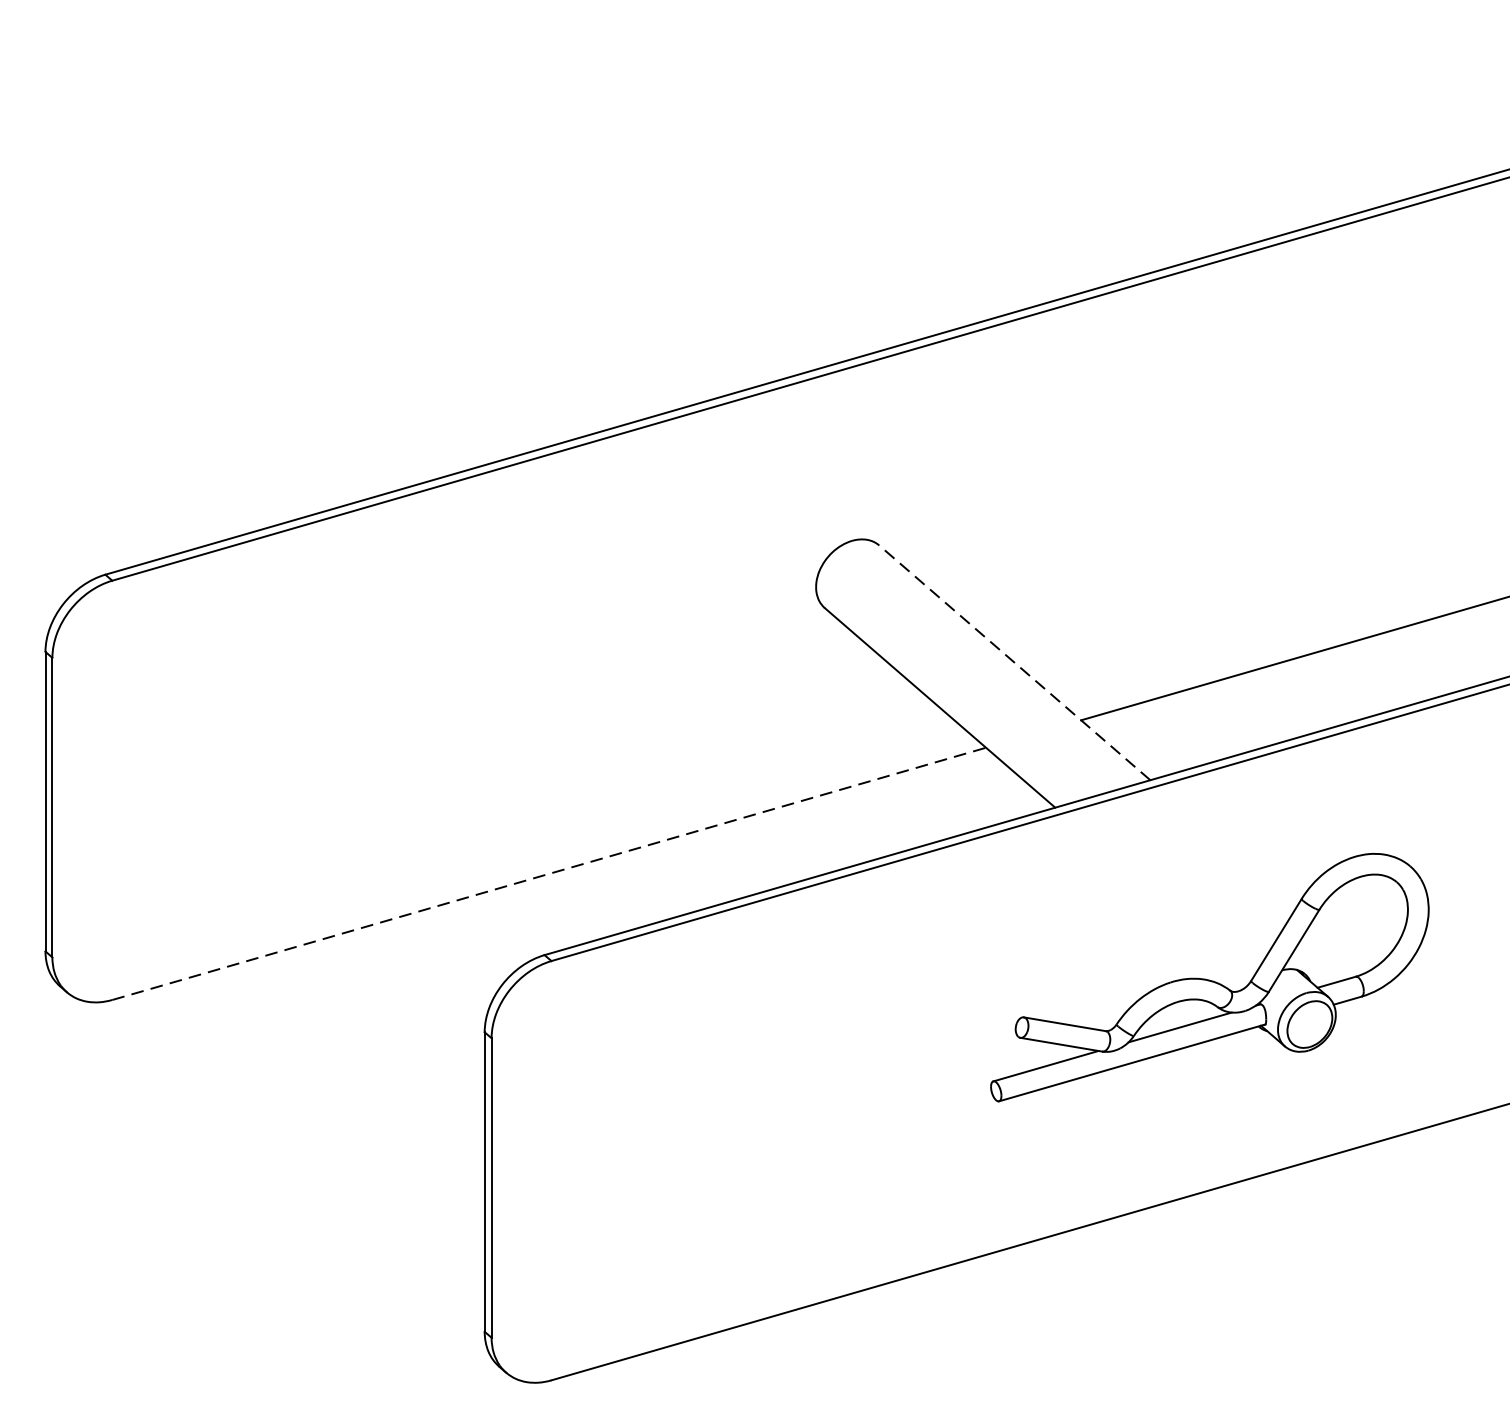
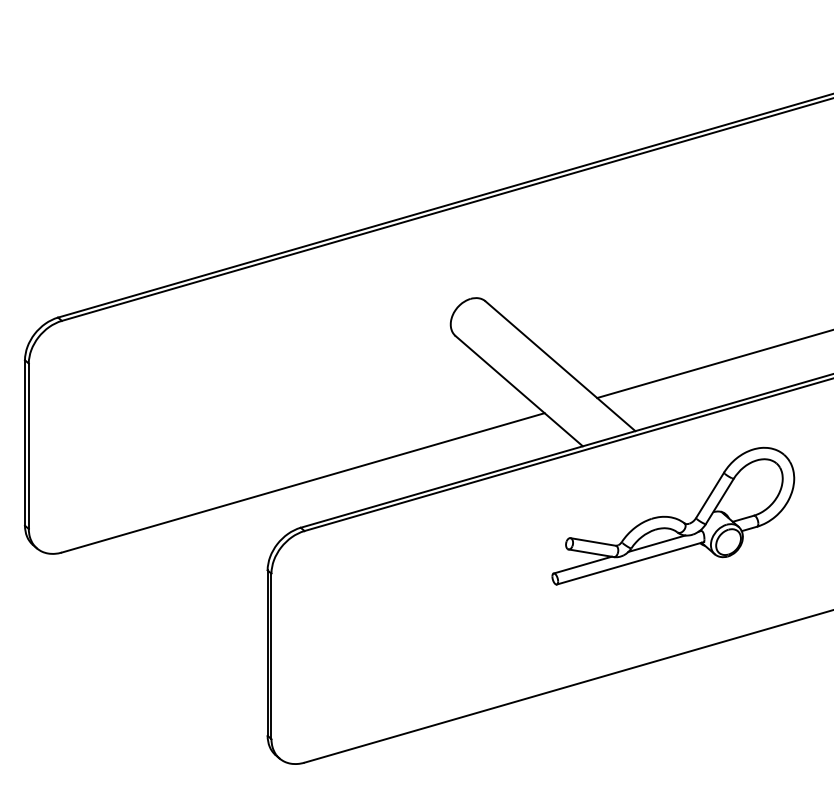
line: (1014, 661) -> (560, 365), dashed -> solid
line: (549, 873) -> (303, 482), dashed -> solid
part: (1210, 976) -> (673, 515), moved

